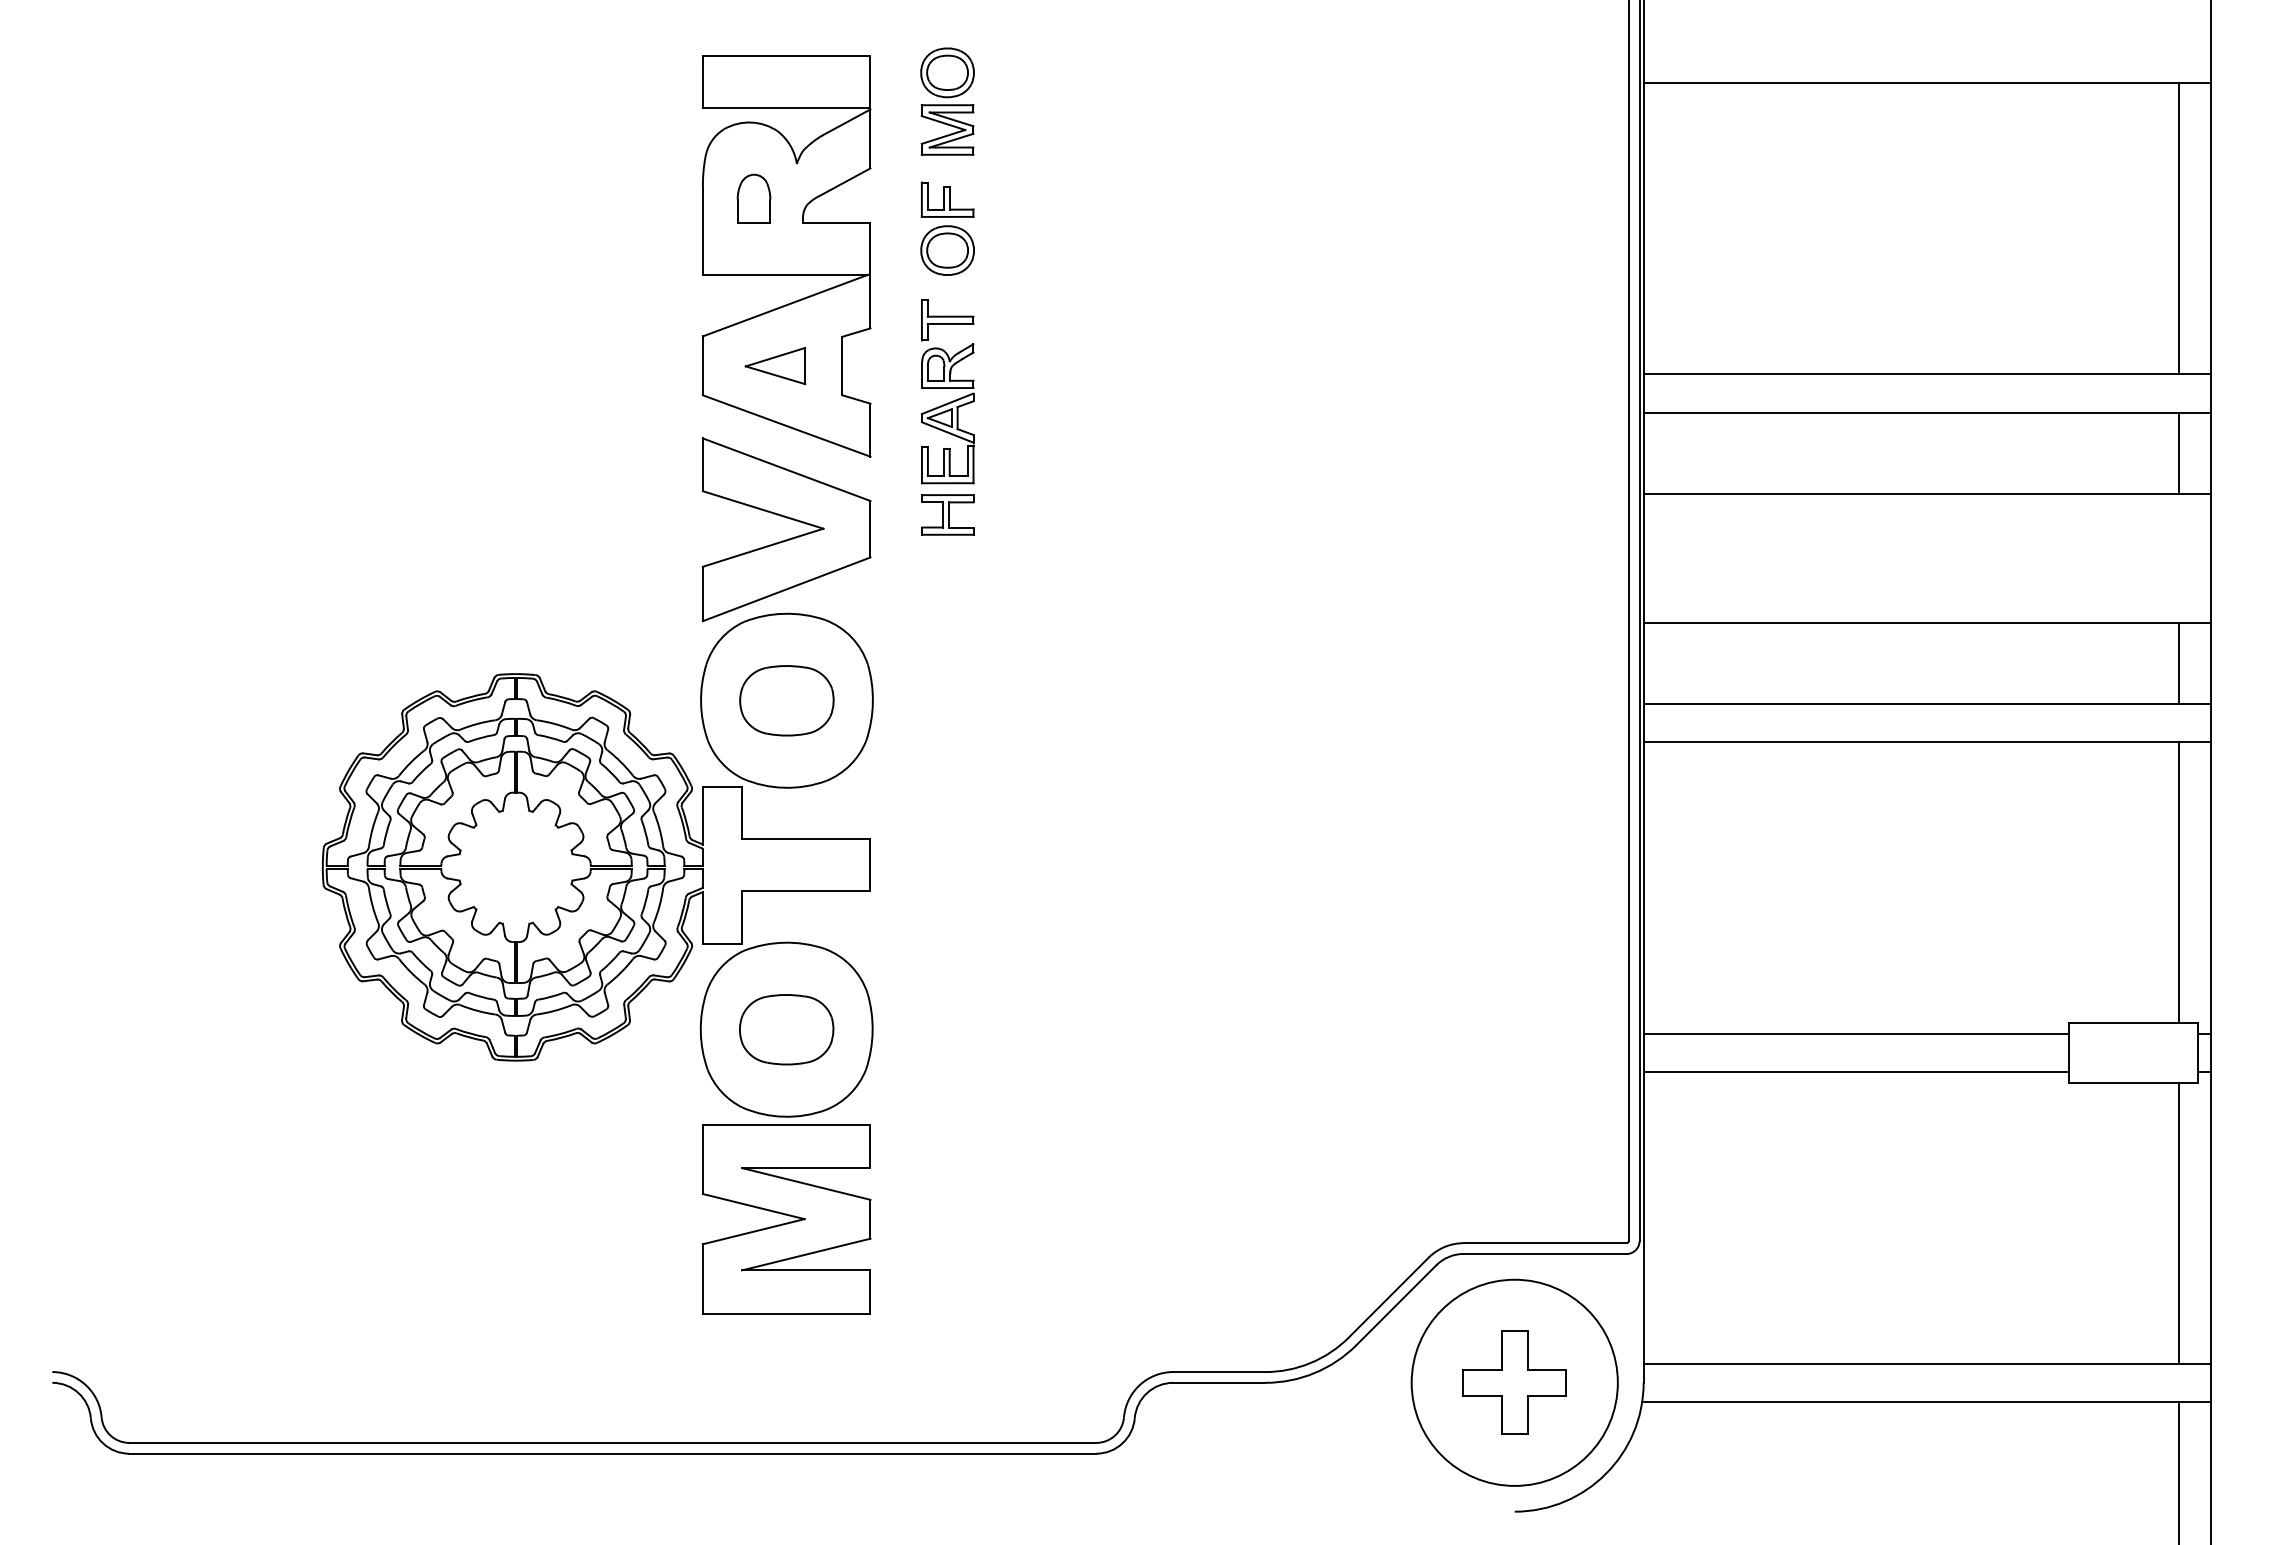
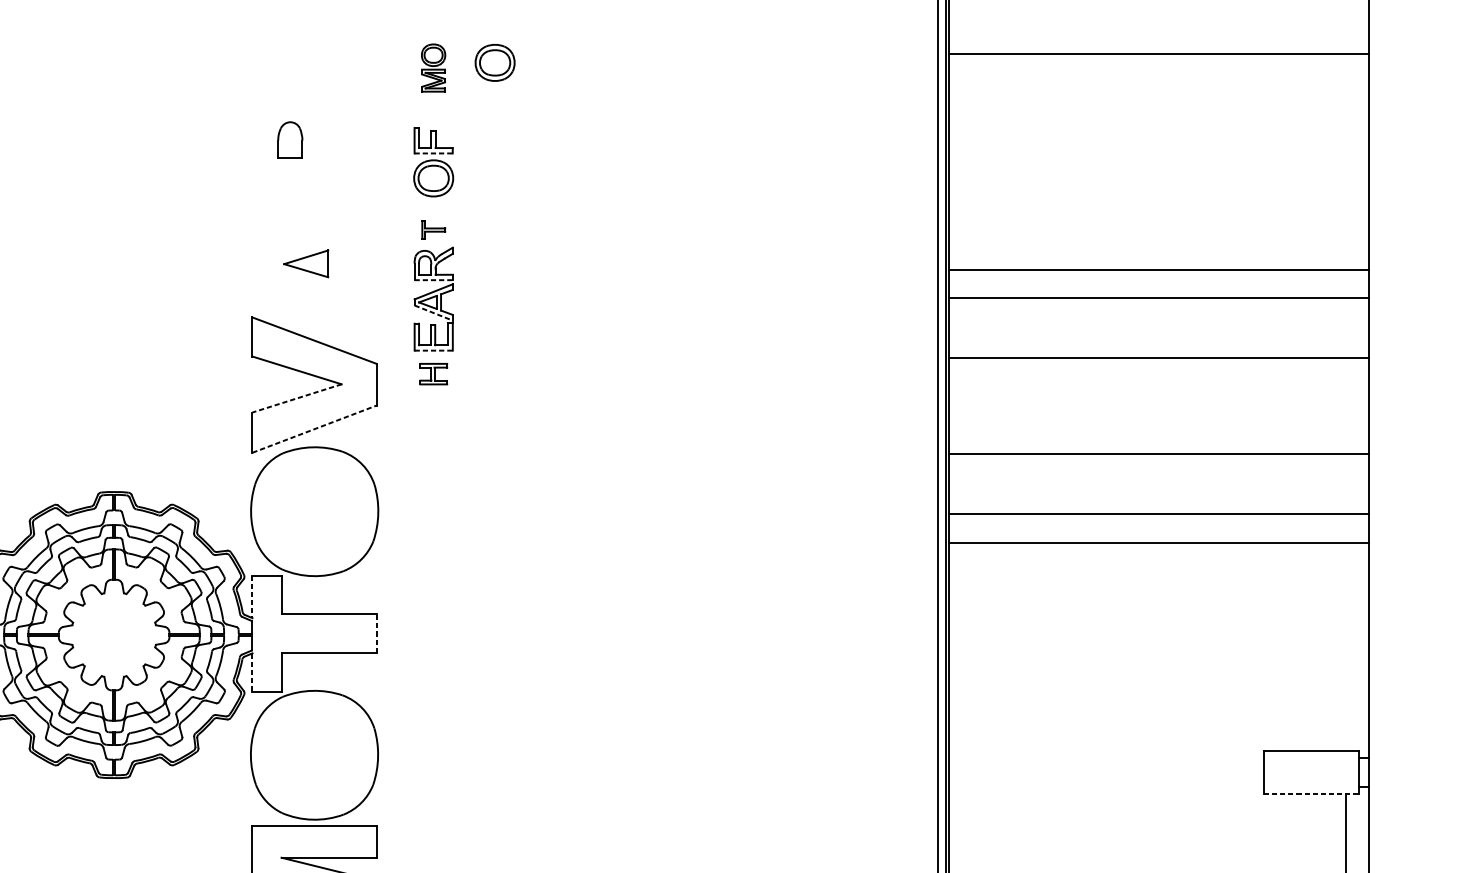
part: (1030, 94) -> (495, 62), added
part: (947, 101) -> (433, 68), size x0.6
line: (947, 216) -> (433, 153), solid -> dashed
line: (2179, 227) -> (1345, 161), removed
part: (786, 256) -> (314, 182), removed
part: (947, 320) -> (433, 230), size x0.6
line: (947, 388) -> (433, 280), solid -> dashed
line: (947, 432) -> (433, 313), solid -> dashed
line: (2179, 452) -> (1345, 327), removed
line: (947, 483) -> (433, 350), solid -> dashed
part: (947, 514) -> (433, 373), size x0.7
line: (762, 547) -> (296, 398), solid -> dashed
line: (786, 589) -> (314, 429), solid -> dashed
line: (2179, 662) -> (1345, 483), removed
part: (786, 700) -> (314, 511), removed
line: (702, 815) -> (252, 596), solid -> dashed
line: (870, 864) -> (376, 632), solid -> dashed
line: (2179, 882) -> (1345, 646), removed
line: (702, 917) -> (252, 672), solid -> dashed
part: (786, 1029) -> (314, 755), removed
line: (1855, 1033) -> (1105, 758), removed
line: (1855, 1072) -> (1105, 786), removed
line: (2133, 1082) -> (1311, 794), solid -> dashed

